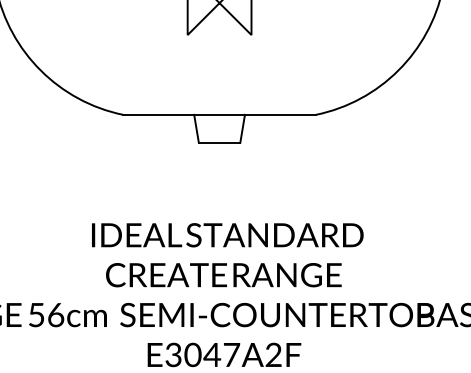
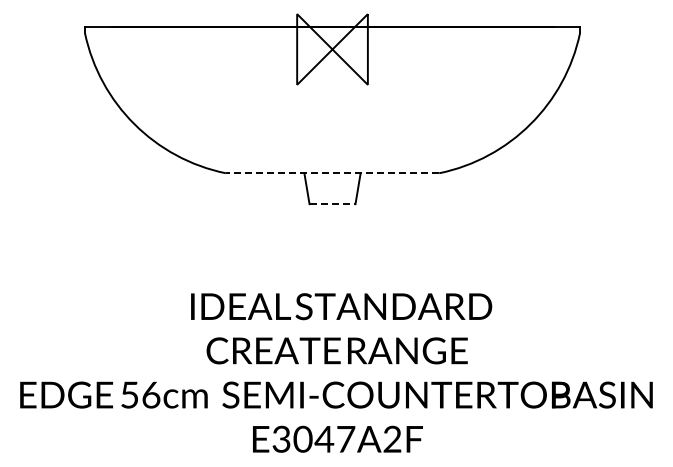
line: (219, 115) -> (332, 173), solid -> dashed
line: (219, 143) -> (332, 204), solid -> dashed

